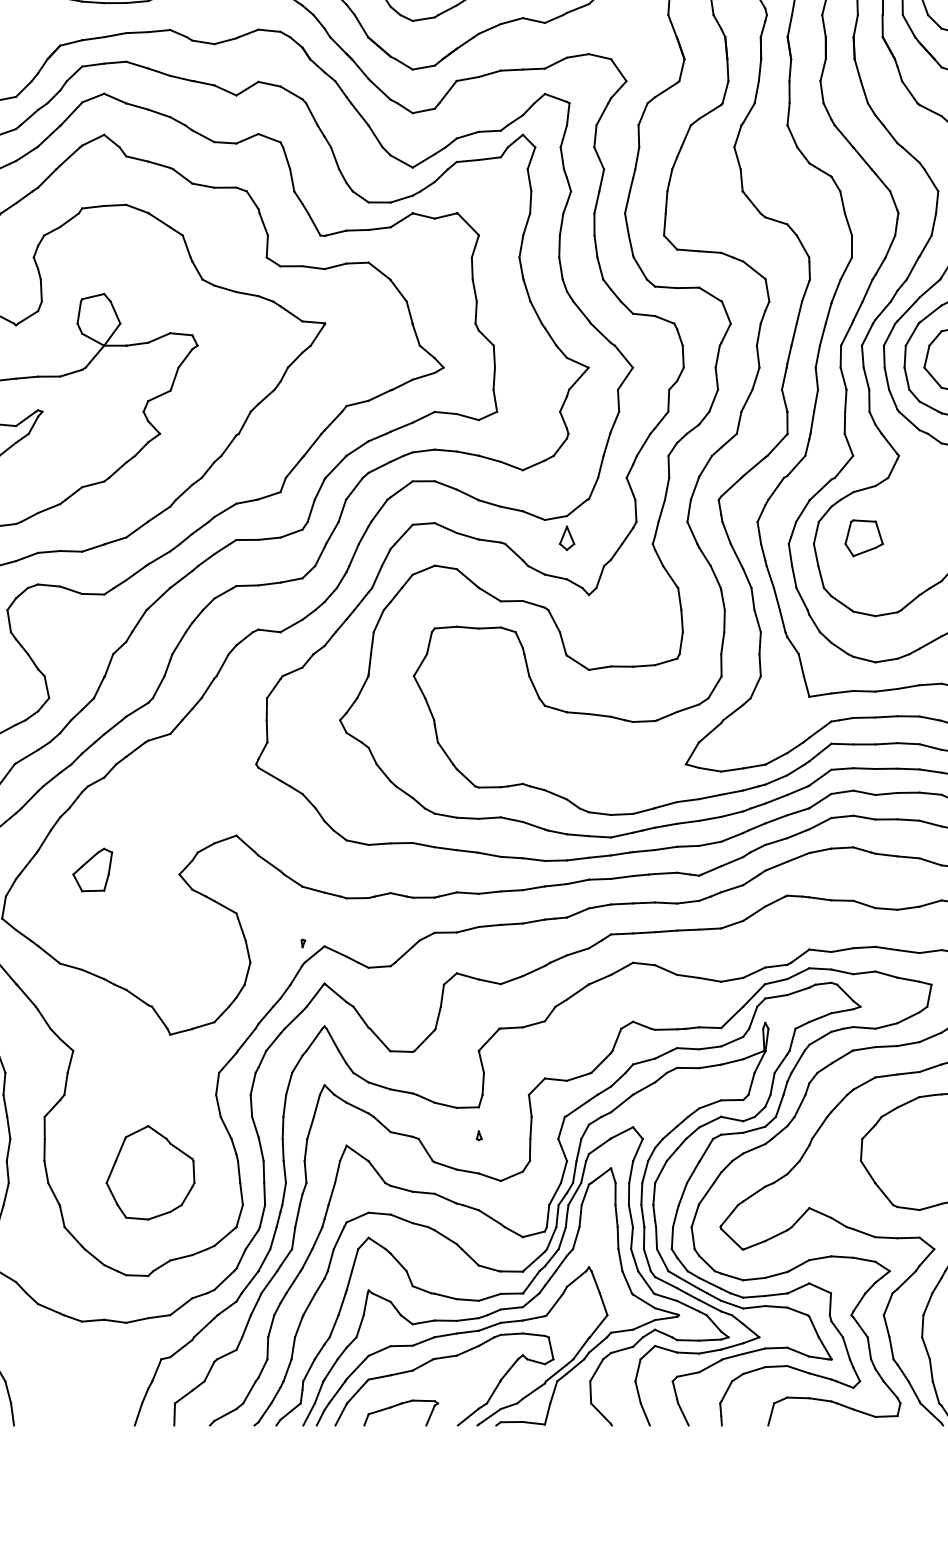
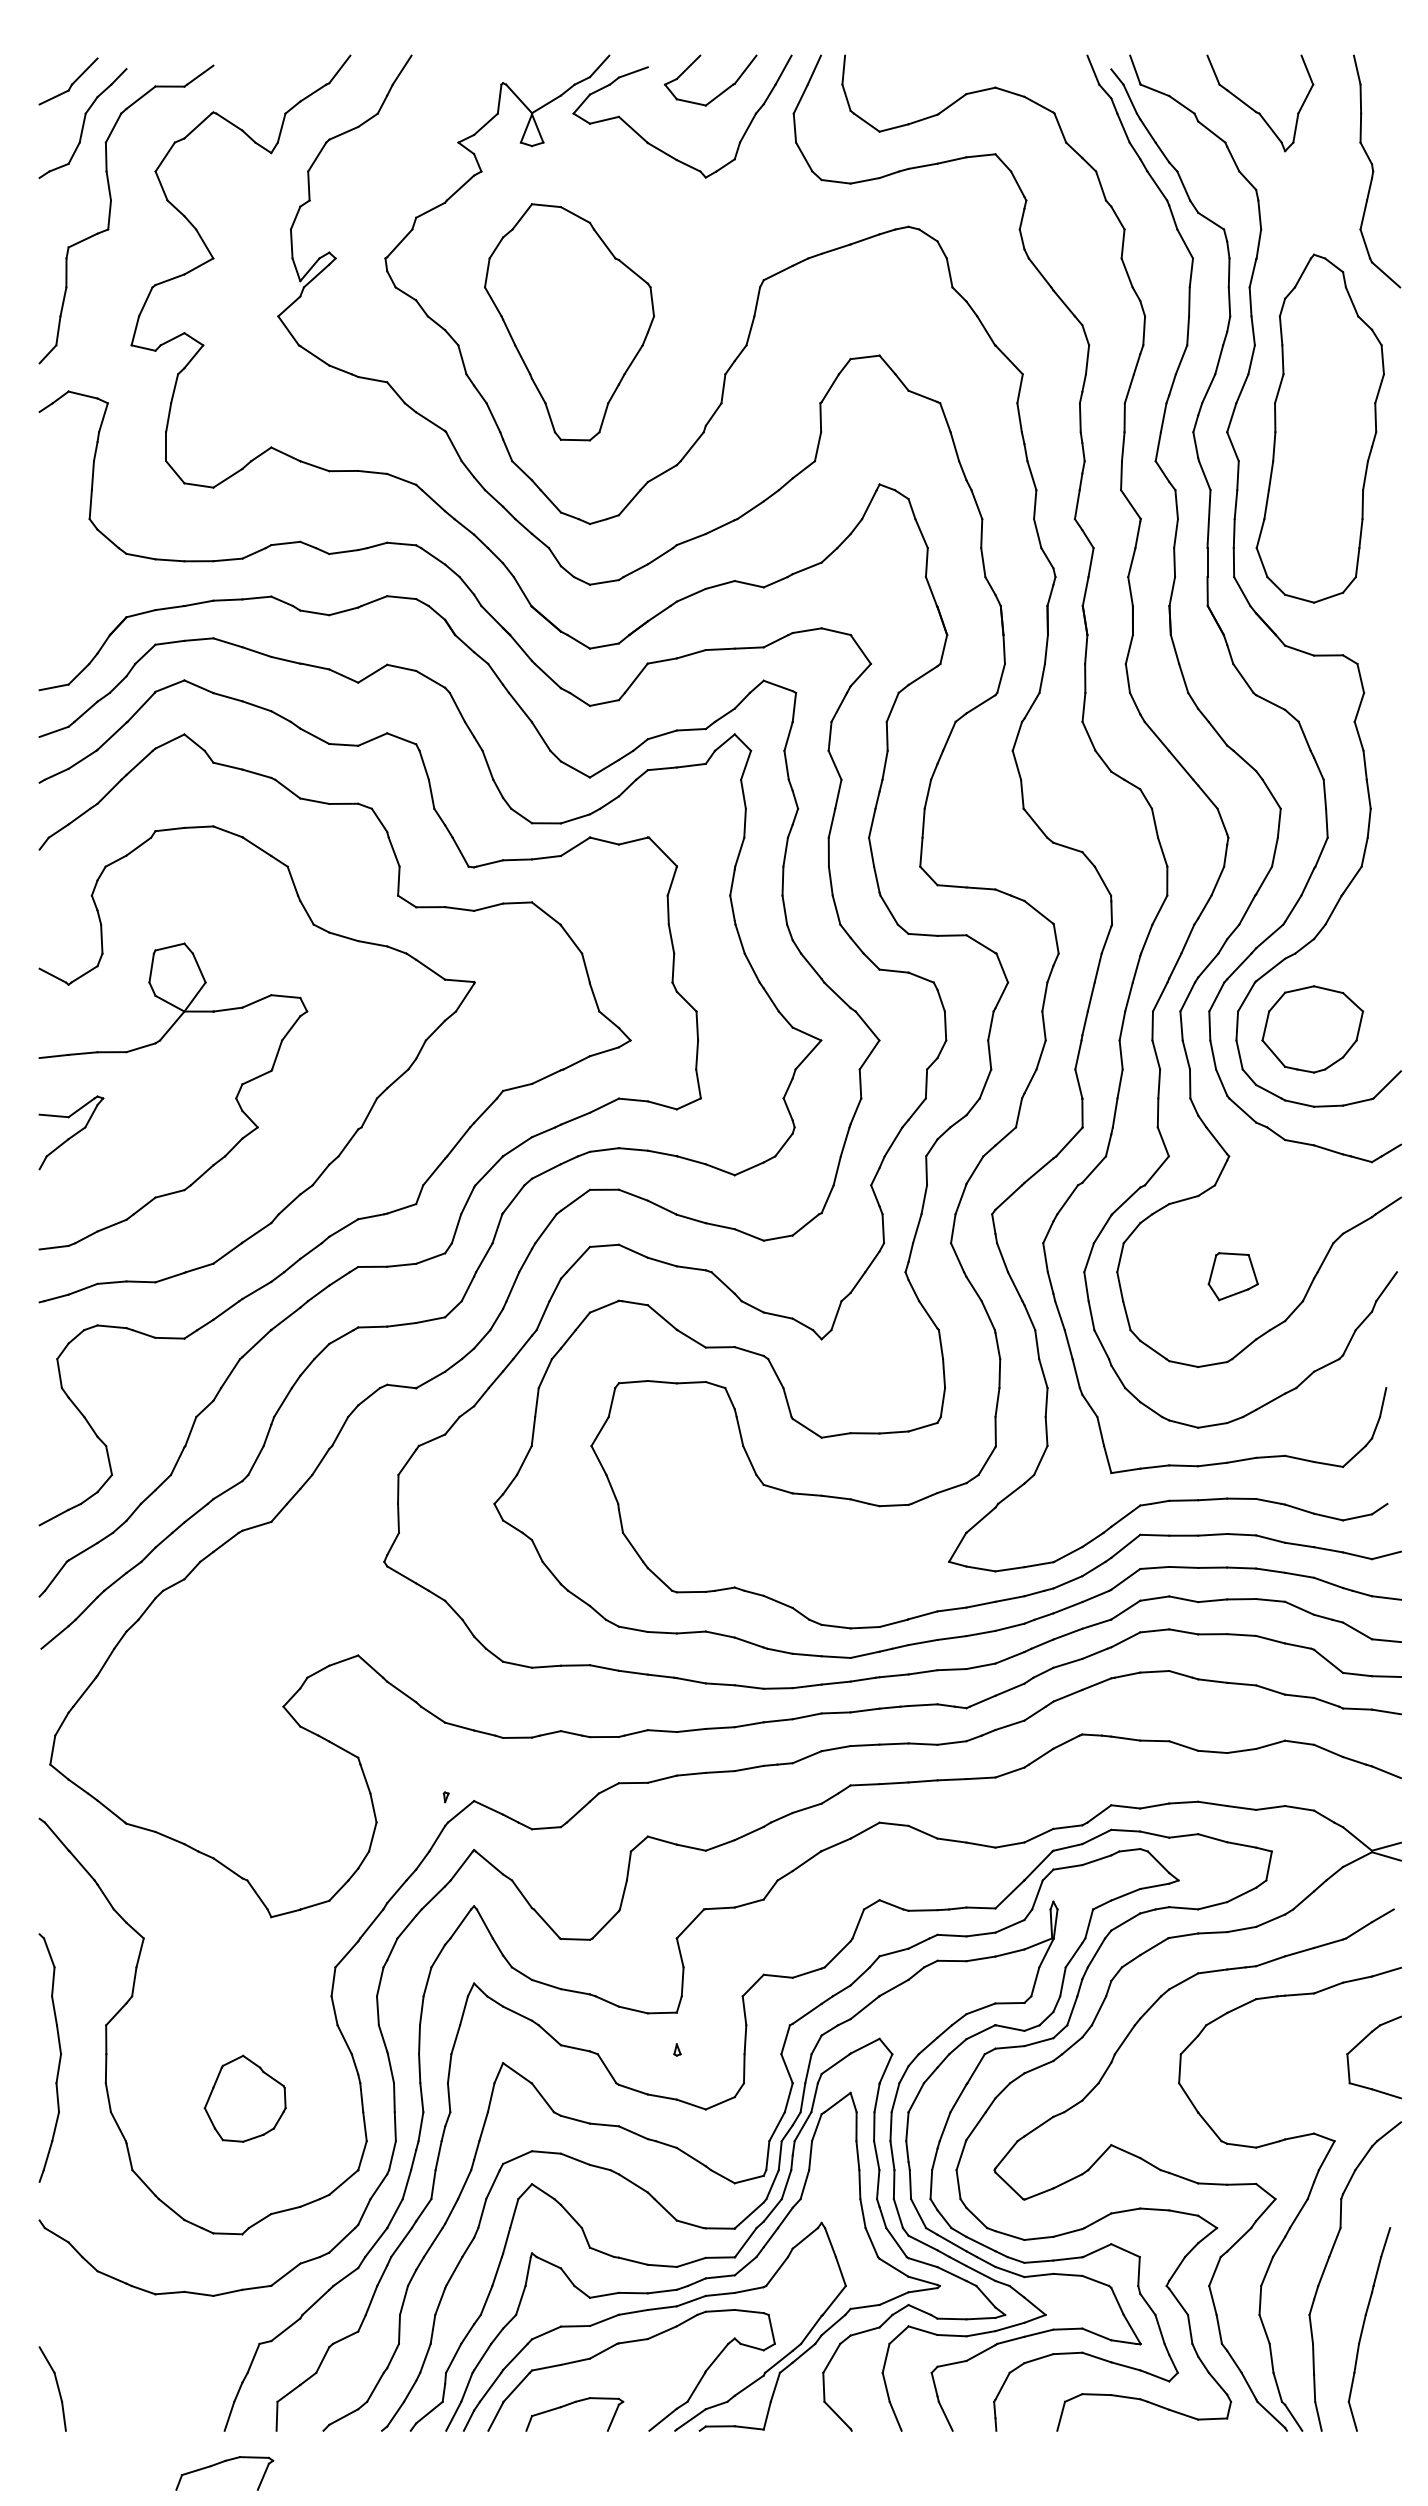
part: (566, 538) -> (792, 1264), removed
part: (863, 538) -> (1232, 1276), moved
part: (92, 869) -> (168, 1700), removed
part: (149, 1172) -> (244, 2098), size x0.7
part: (132, 1450) -> (221, 2463), added

